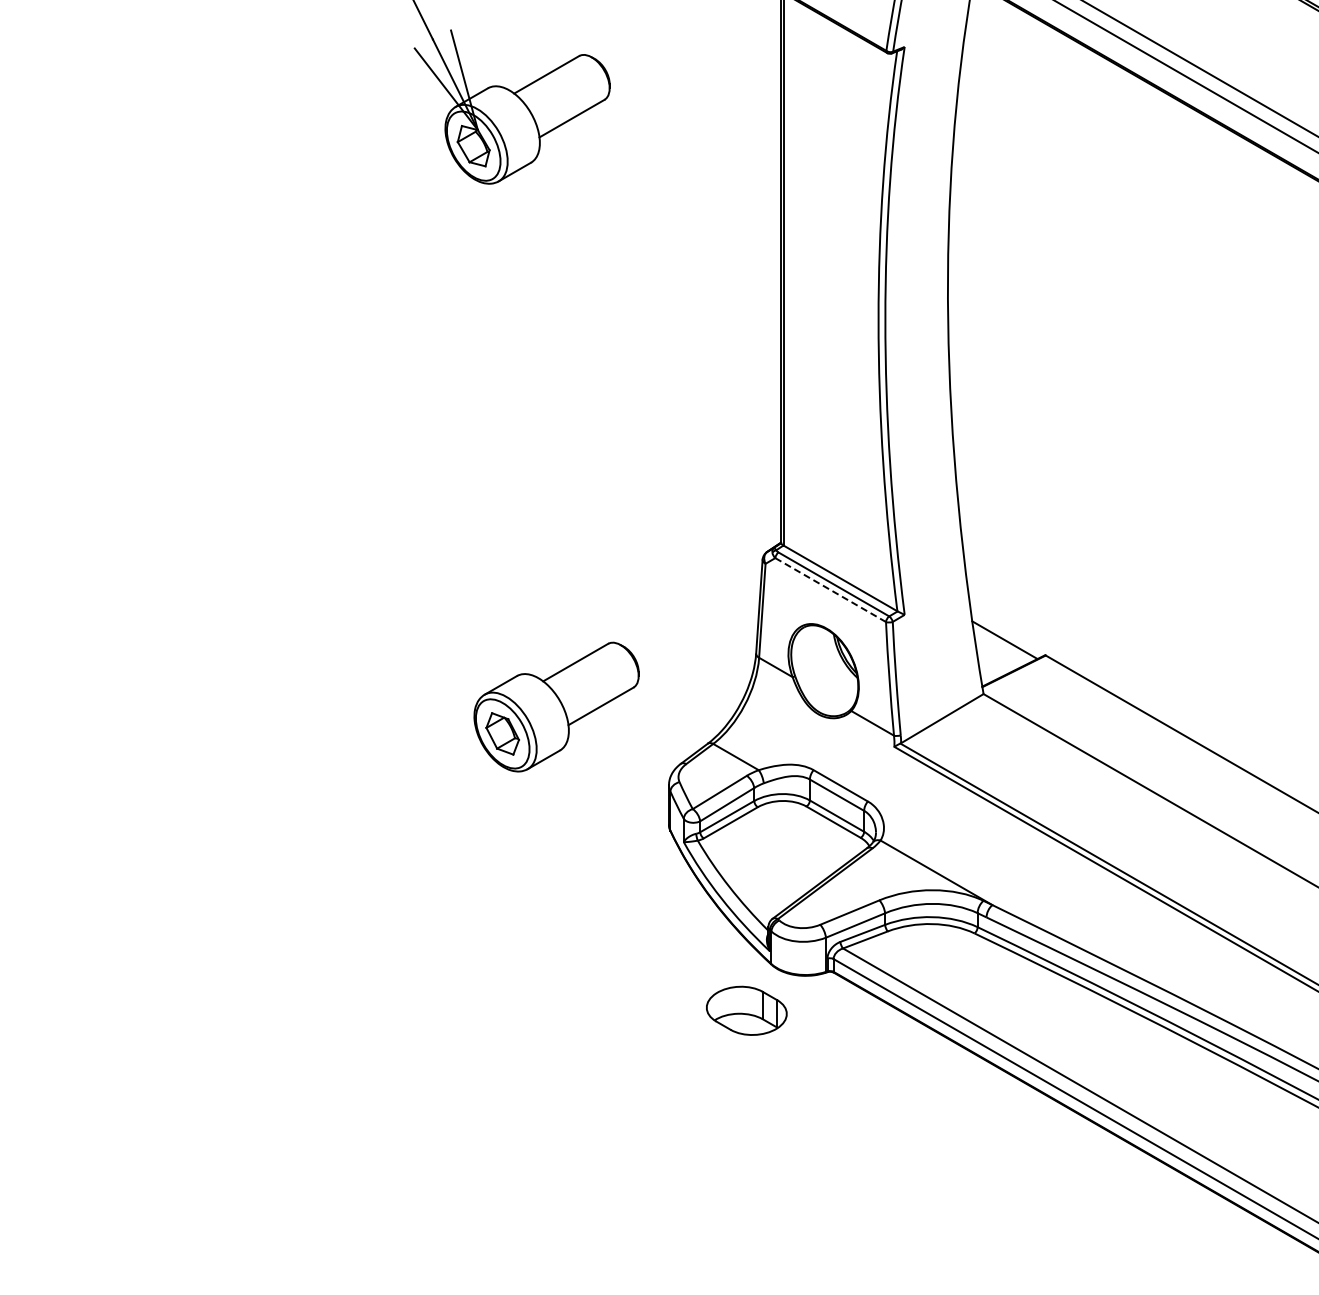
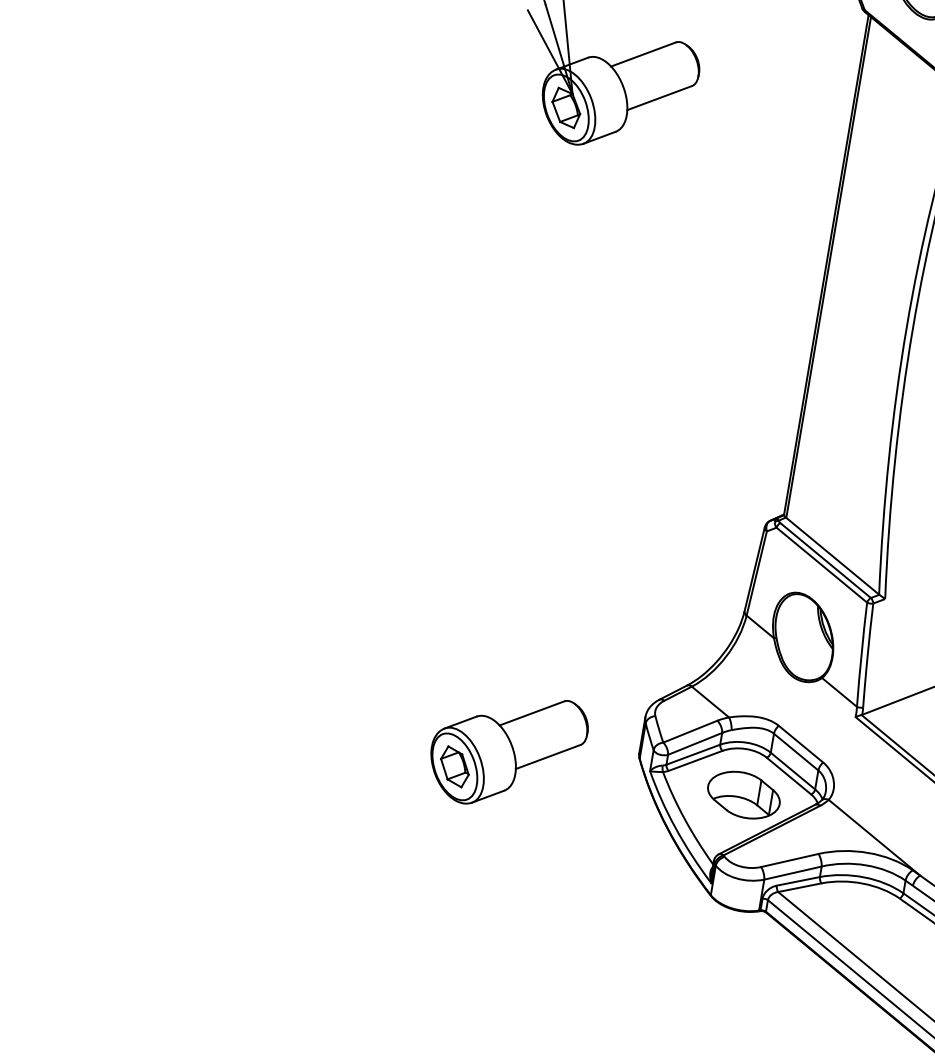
line: (830, 590) -> (821, 565), dashed -> solid
part: (556, 706) -> (507, 750), moved
part: (746, 1010) -> (743, 794), moved

